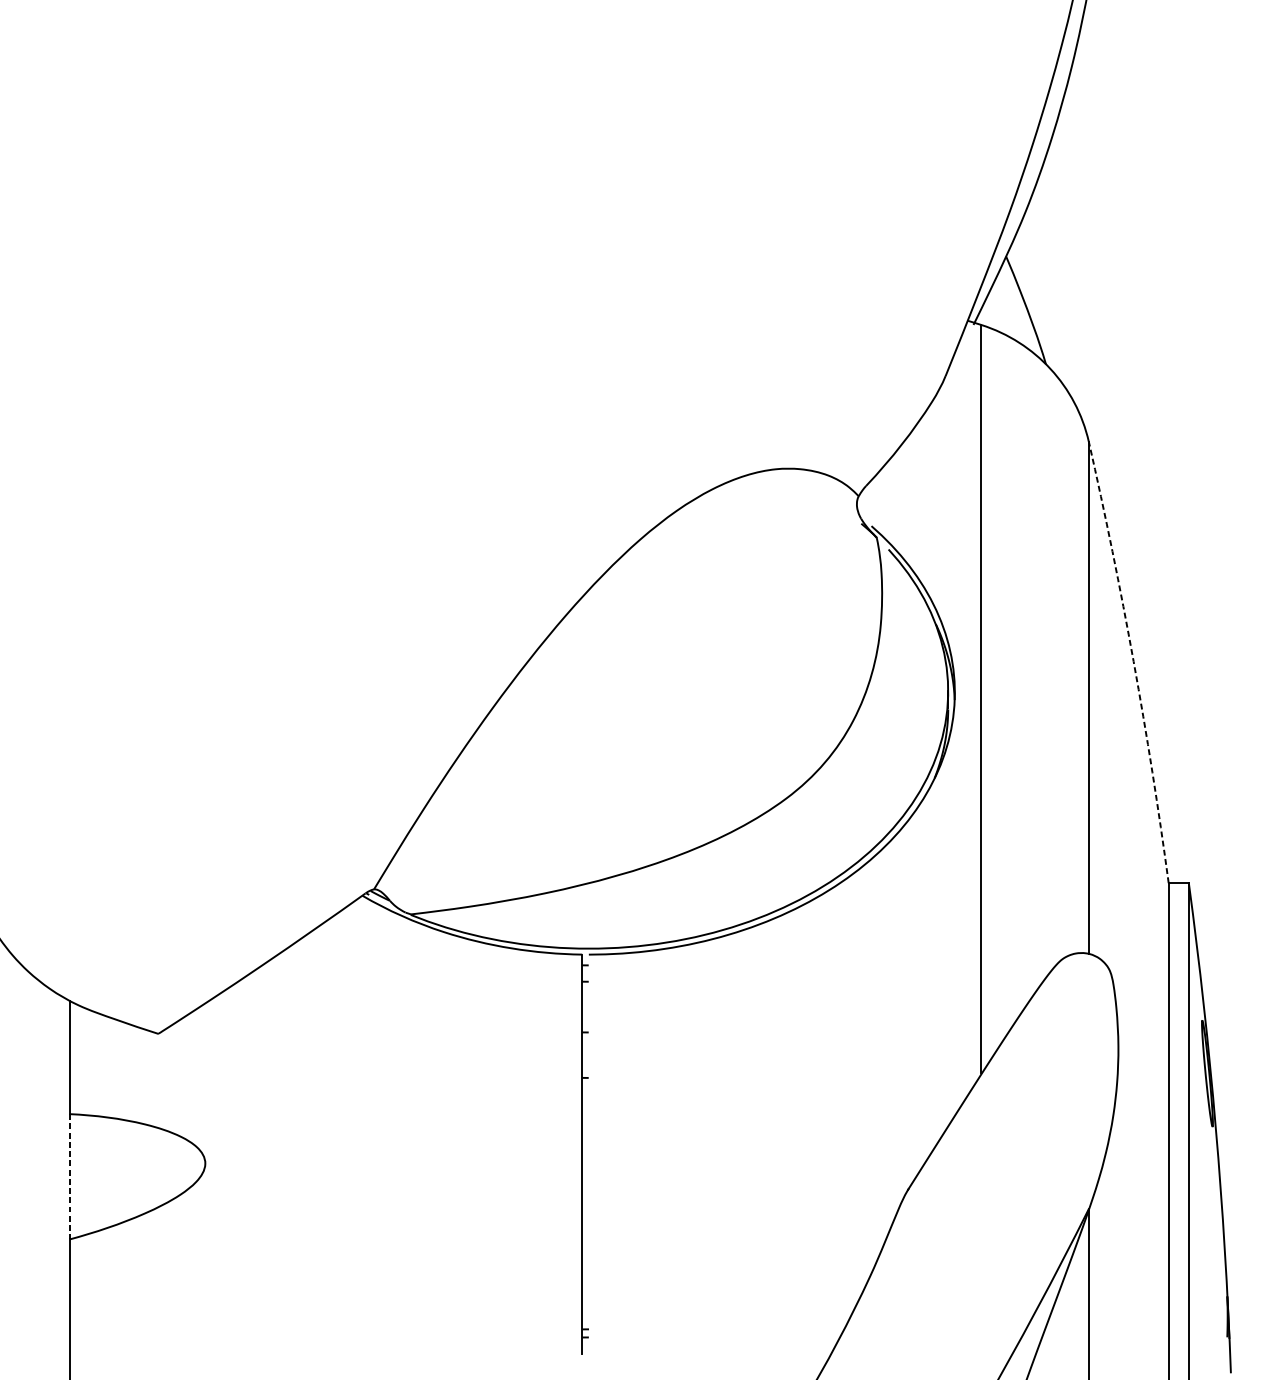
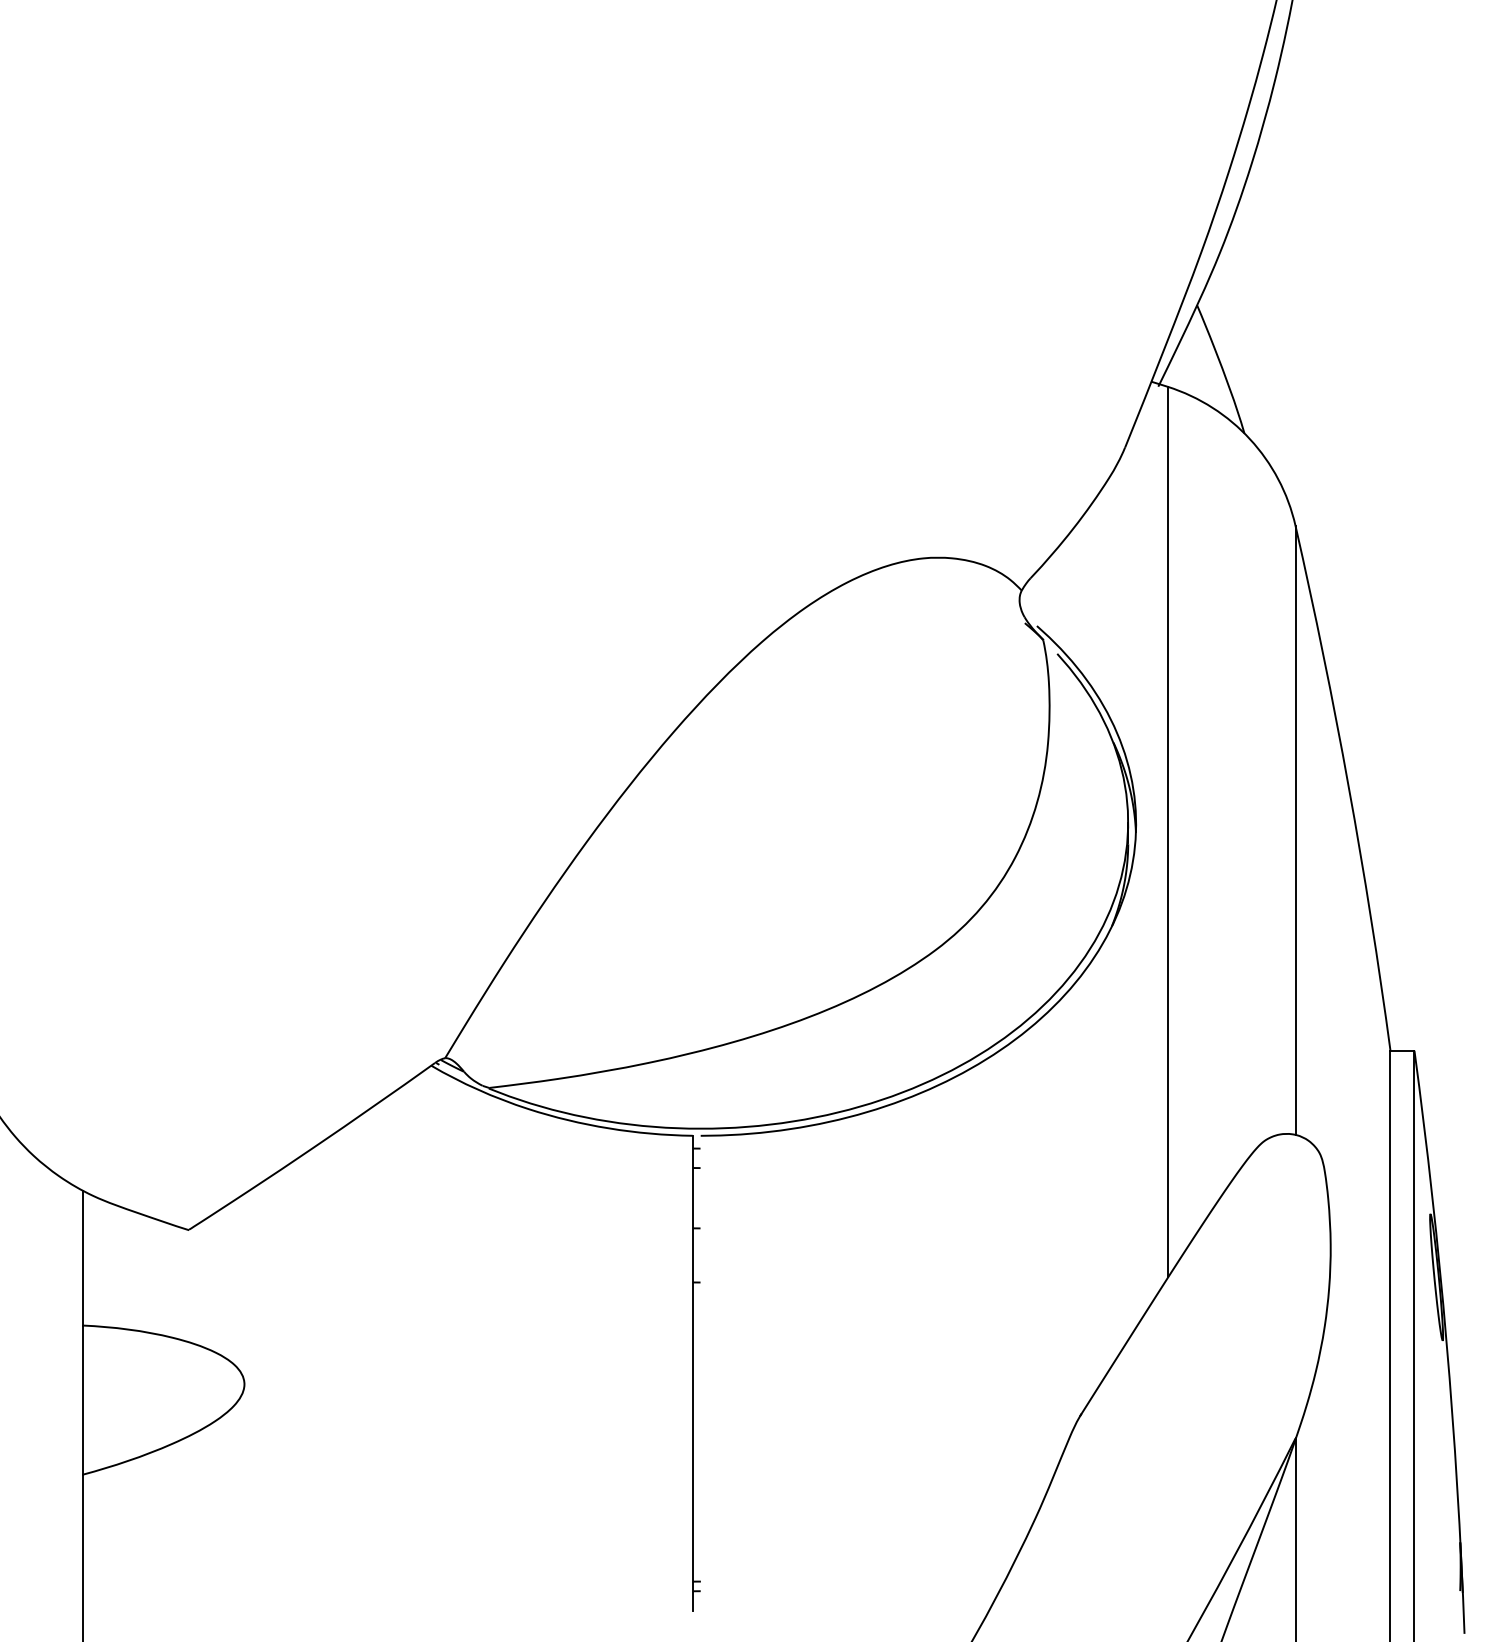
arc: (1133, 661) -> (1348, 787), dashed -> solid
line: (70, 1177) -> (83, 1400), dashed -> solid

